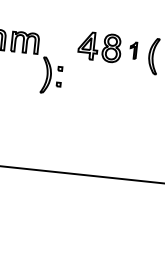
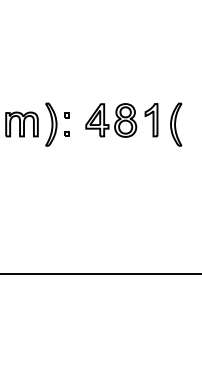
part: (133, 50) -> (151, 120), size x1.67
part: (51, 75) -> (57, 124), moved

